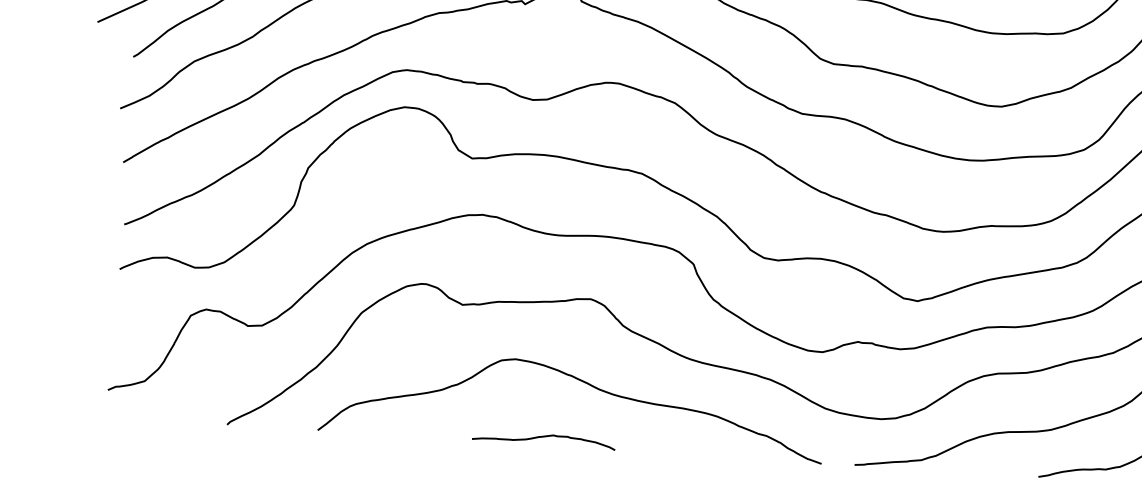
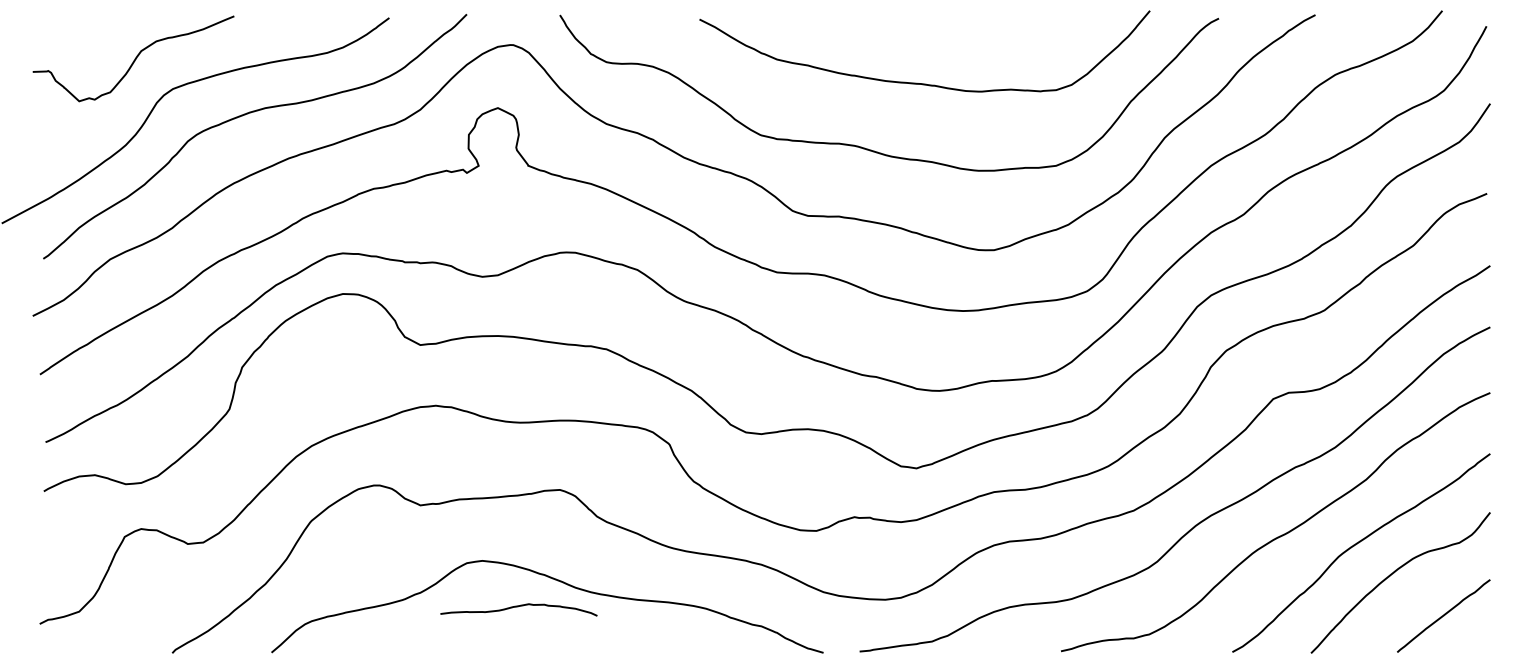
curve: (543, 437) -> (518, 607), moved

